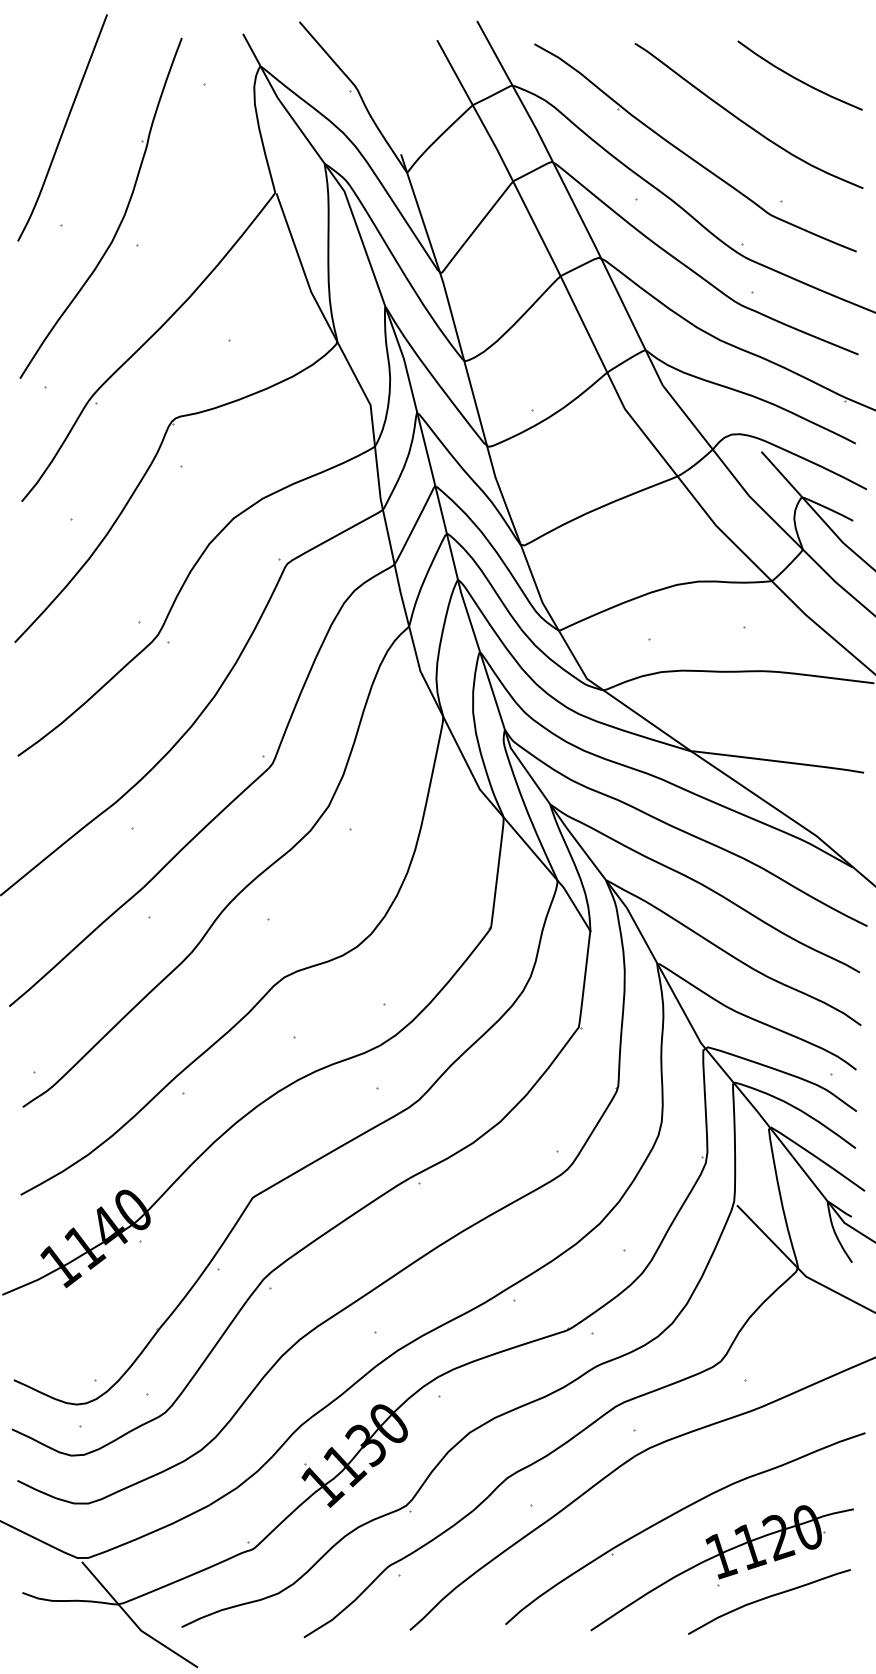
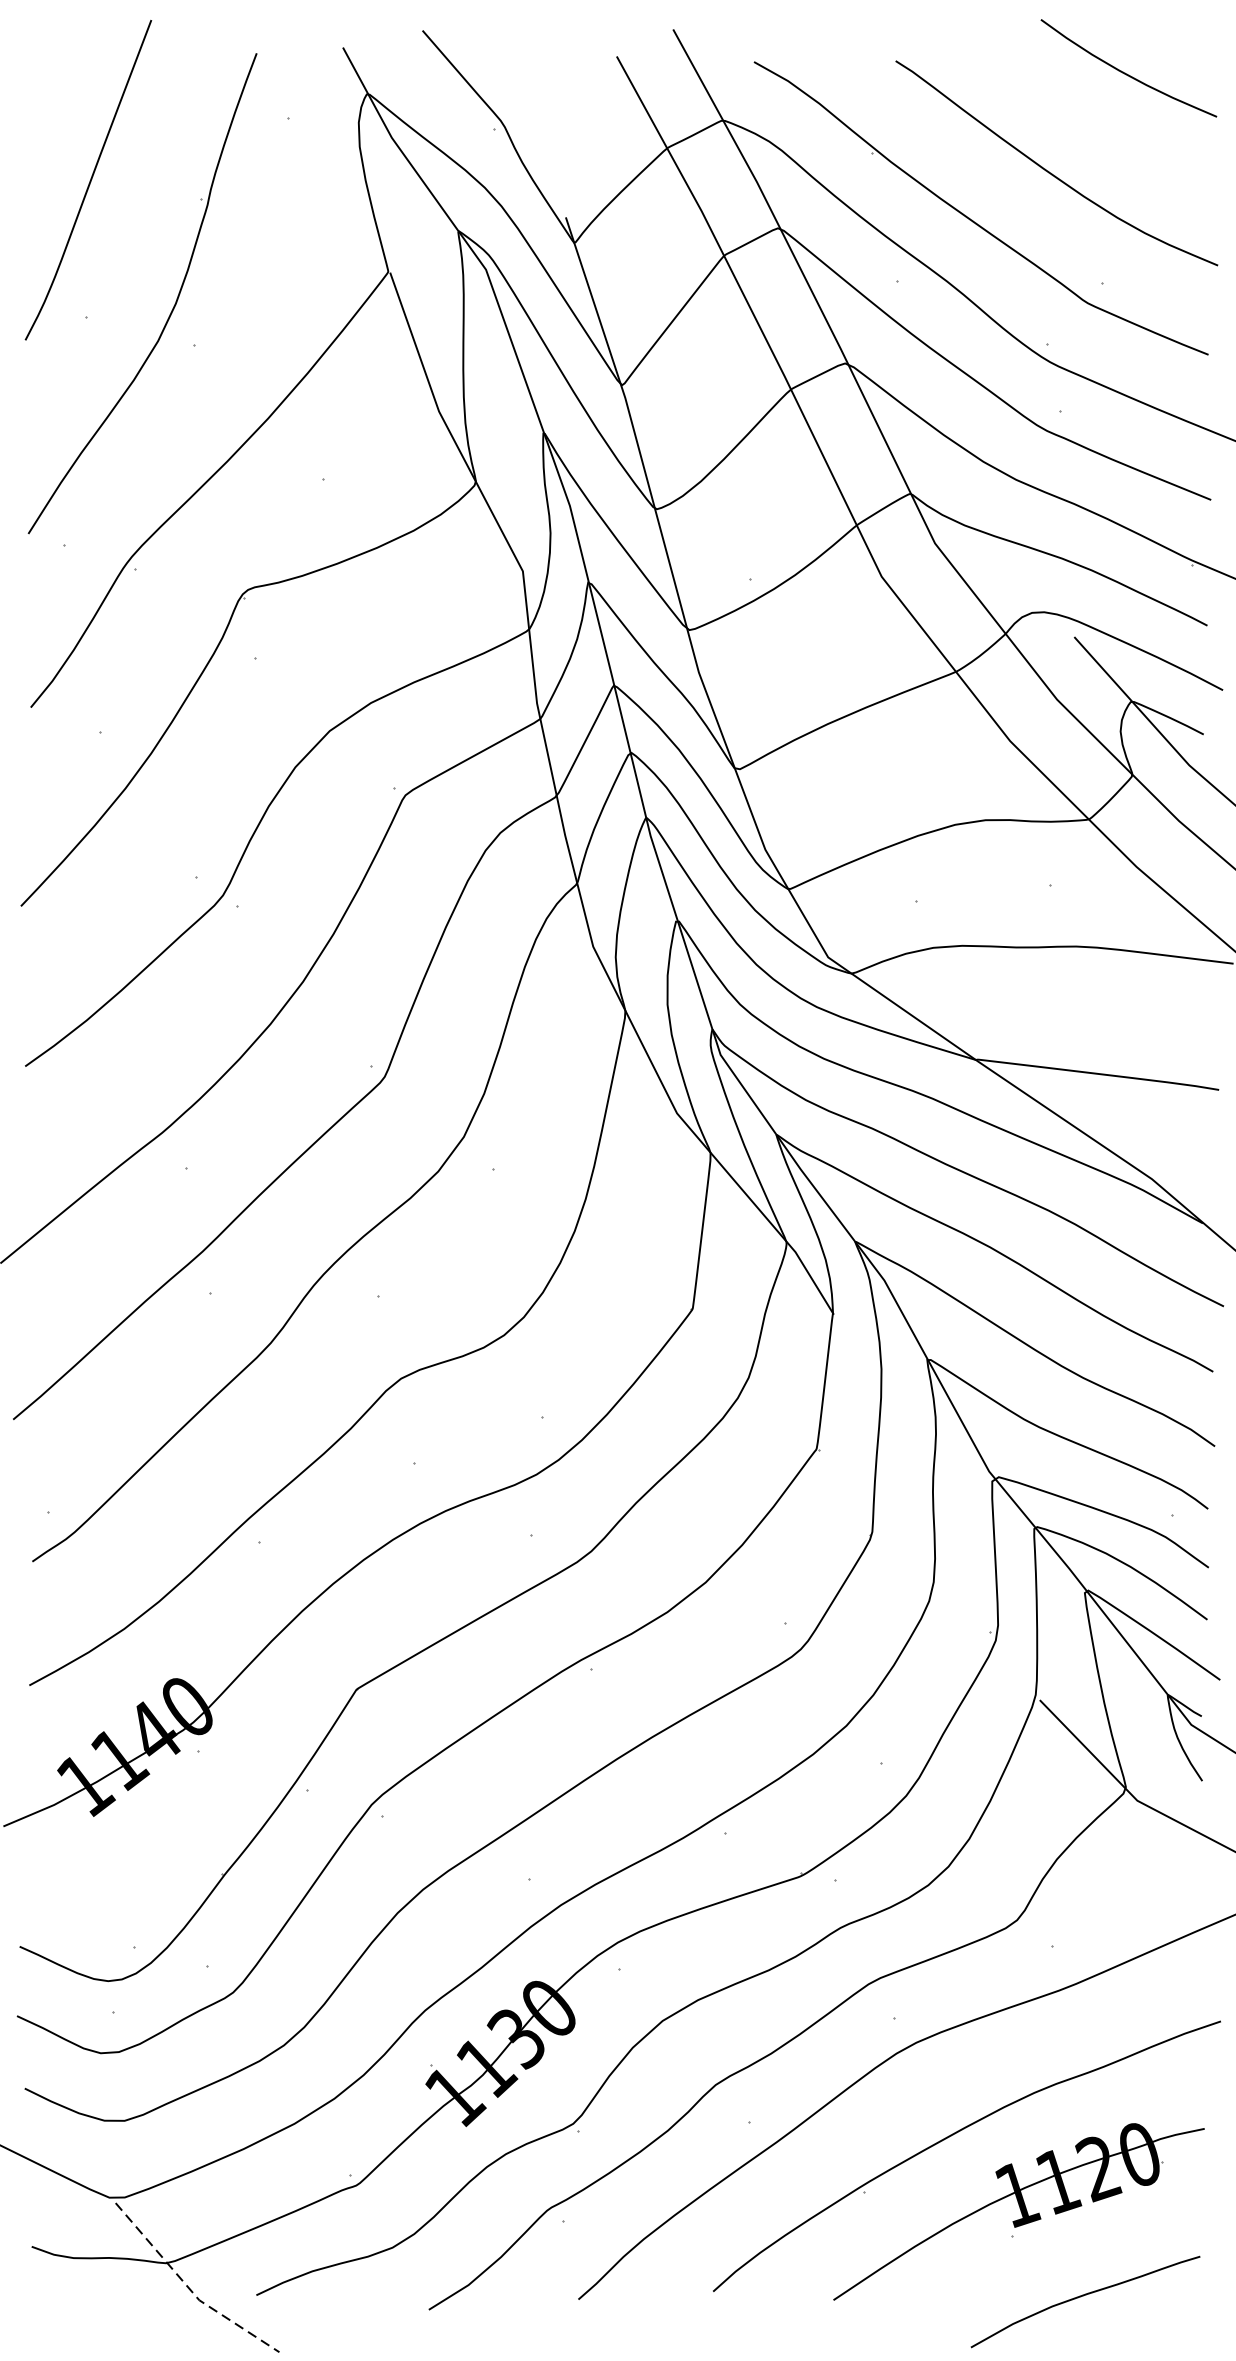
curve: (798, 78) -> (1126, 72), moved
curve: (768, 1598) -> (1084, 2297), moved
line: (134, 1622) -> (189, 2288), solid -> dashed

